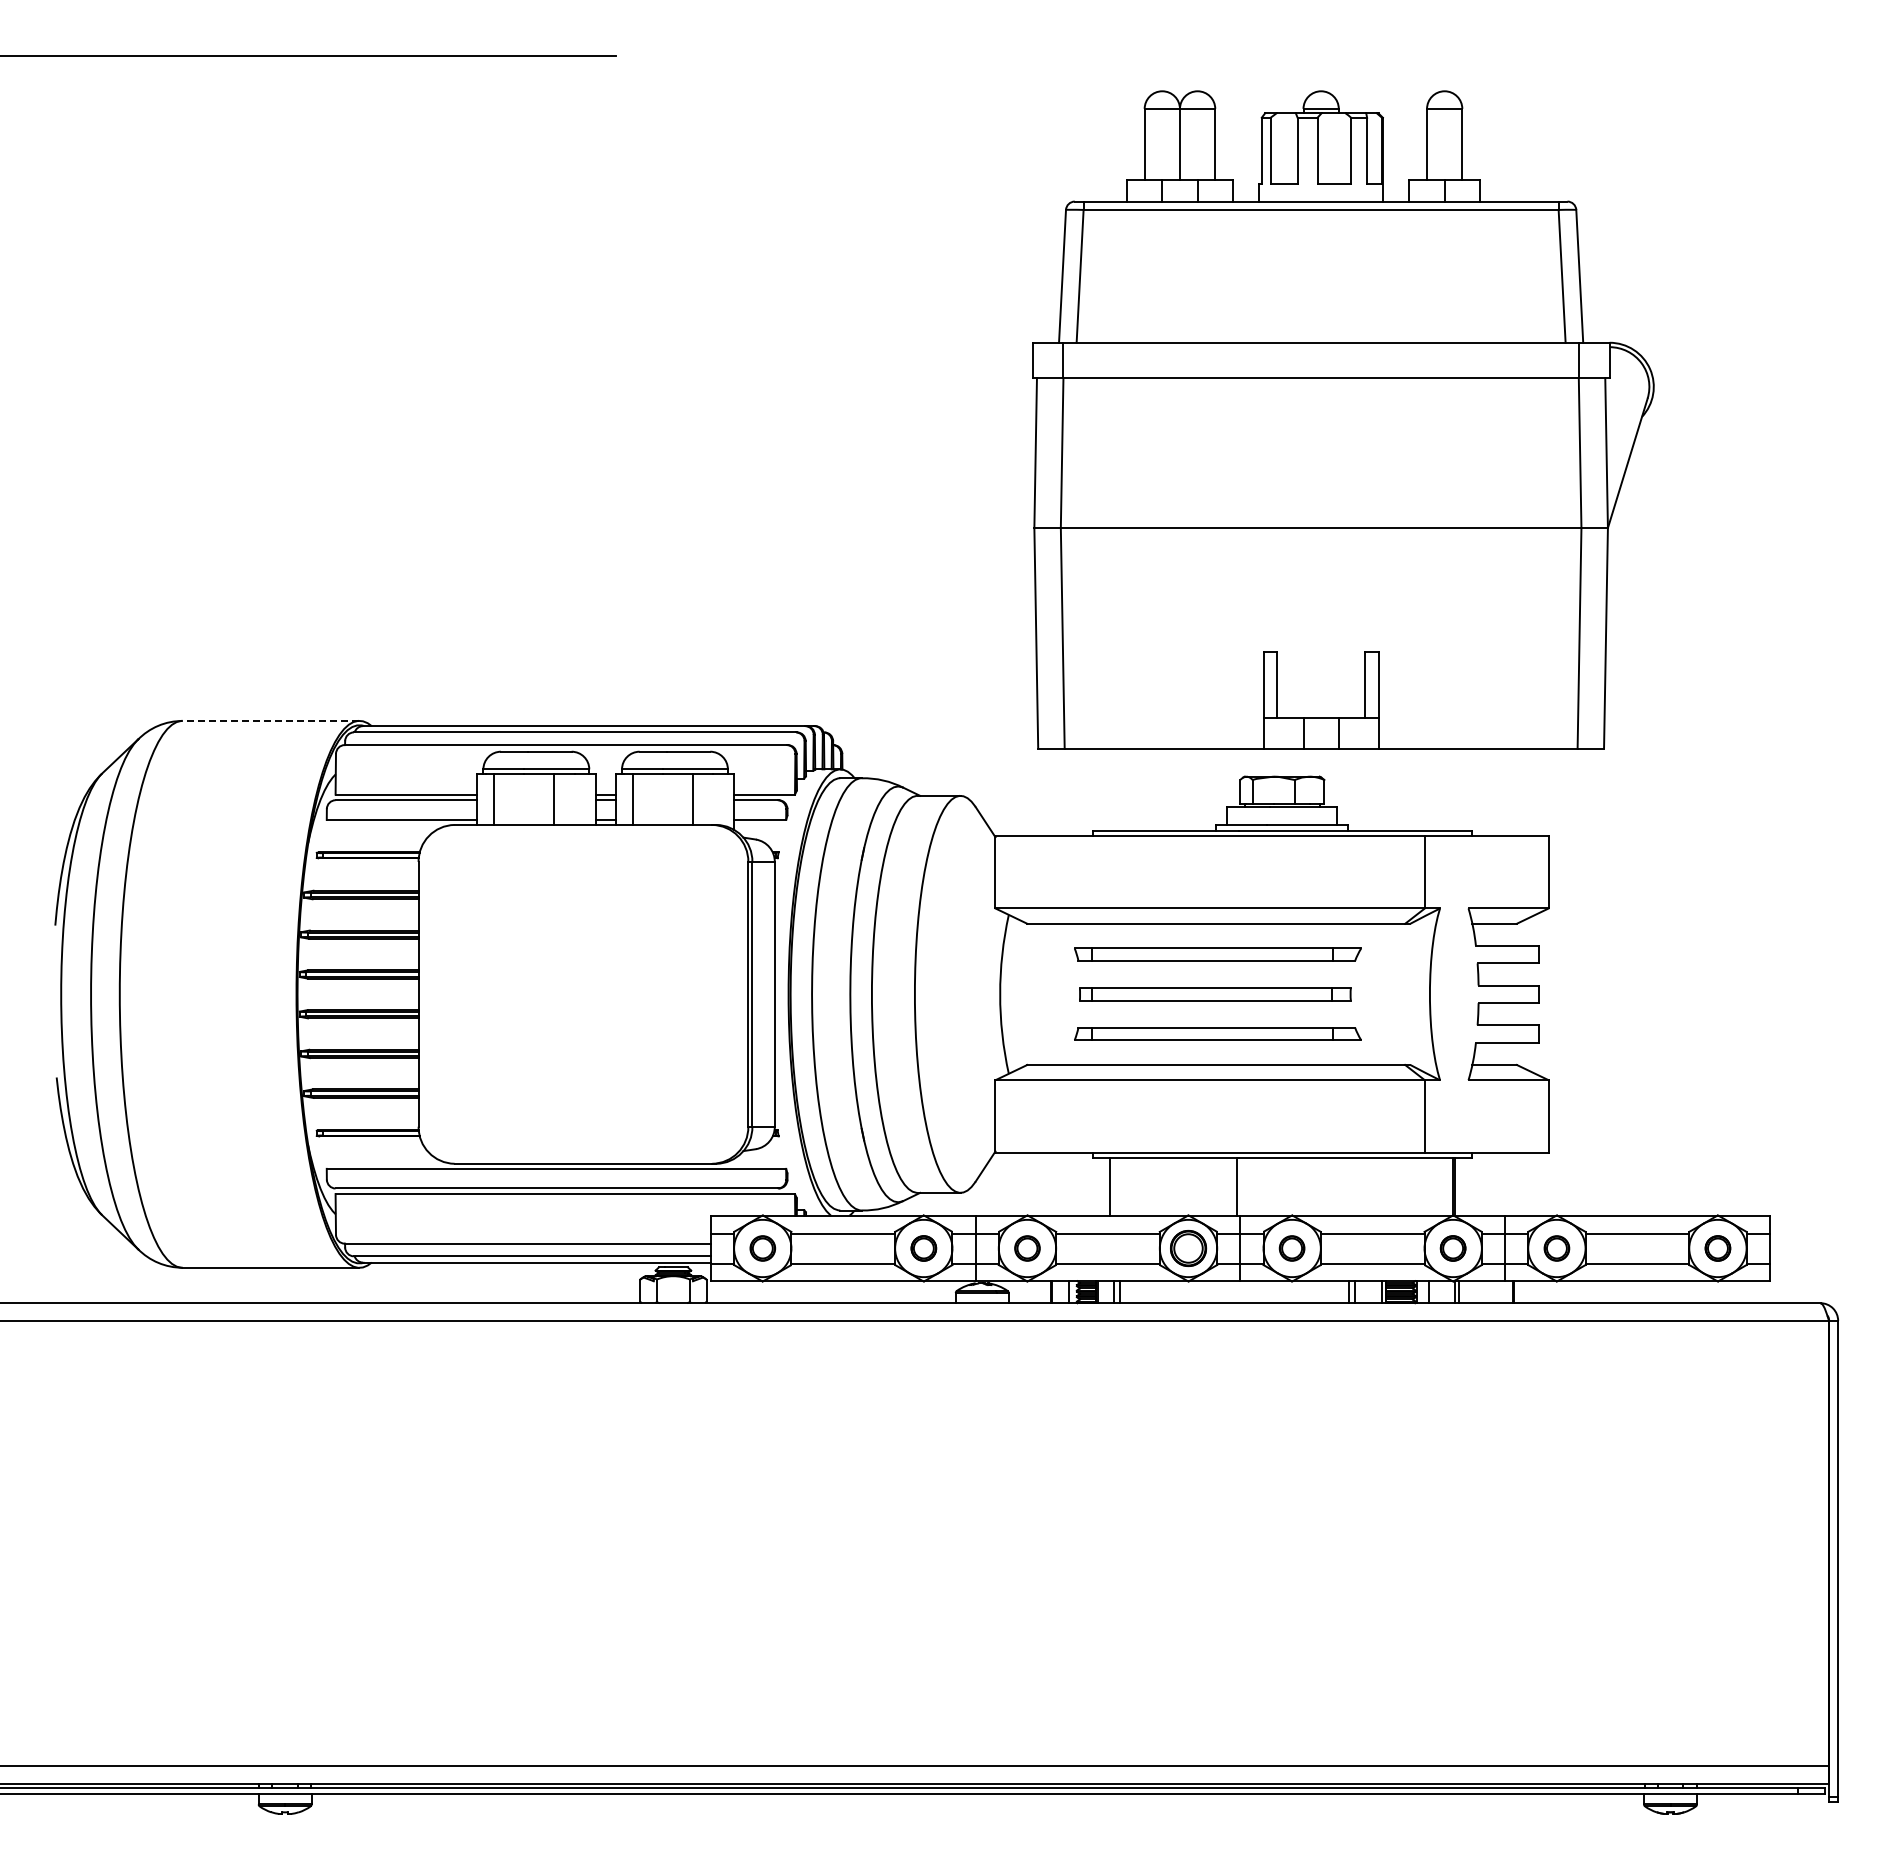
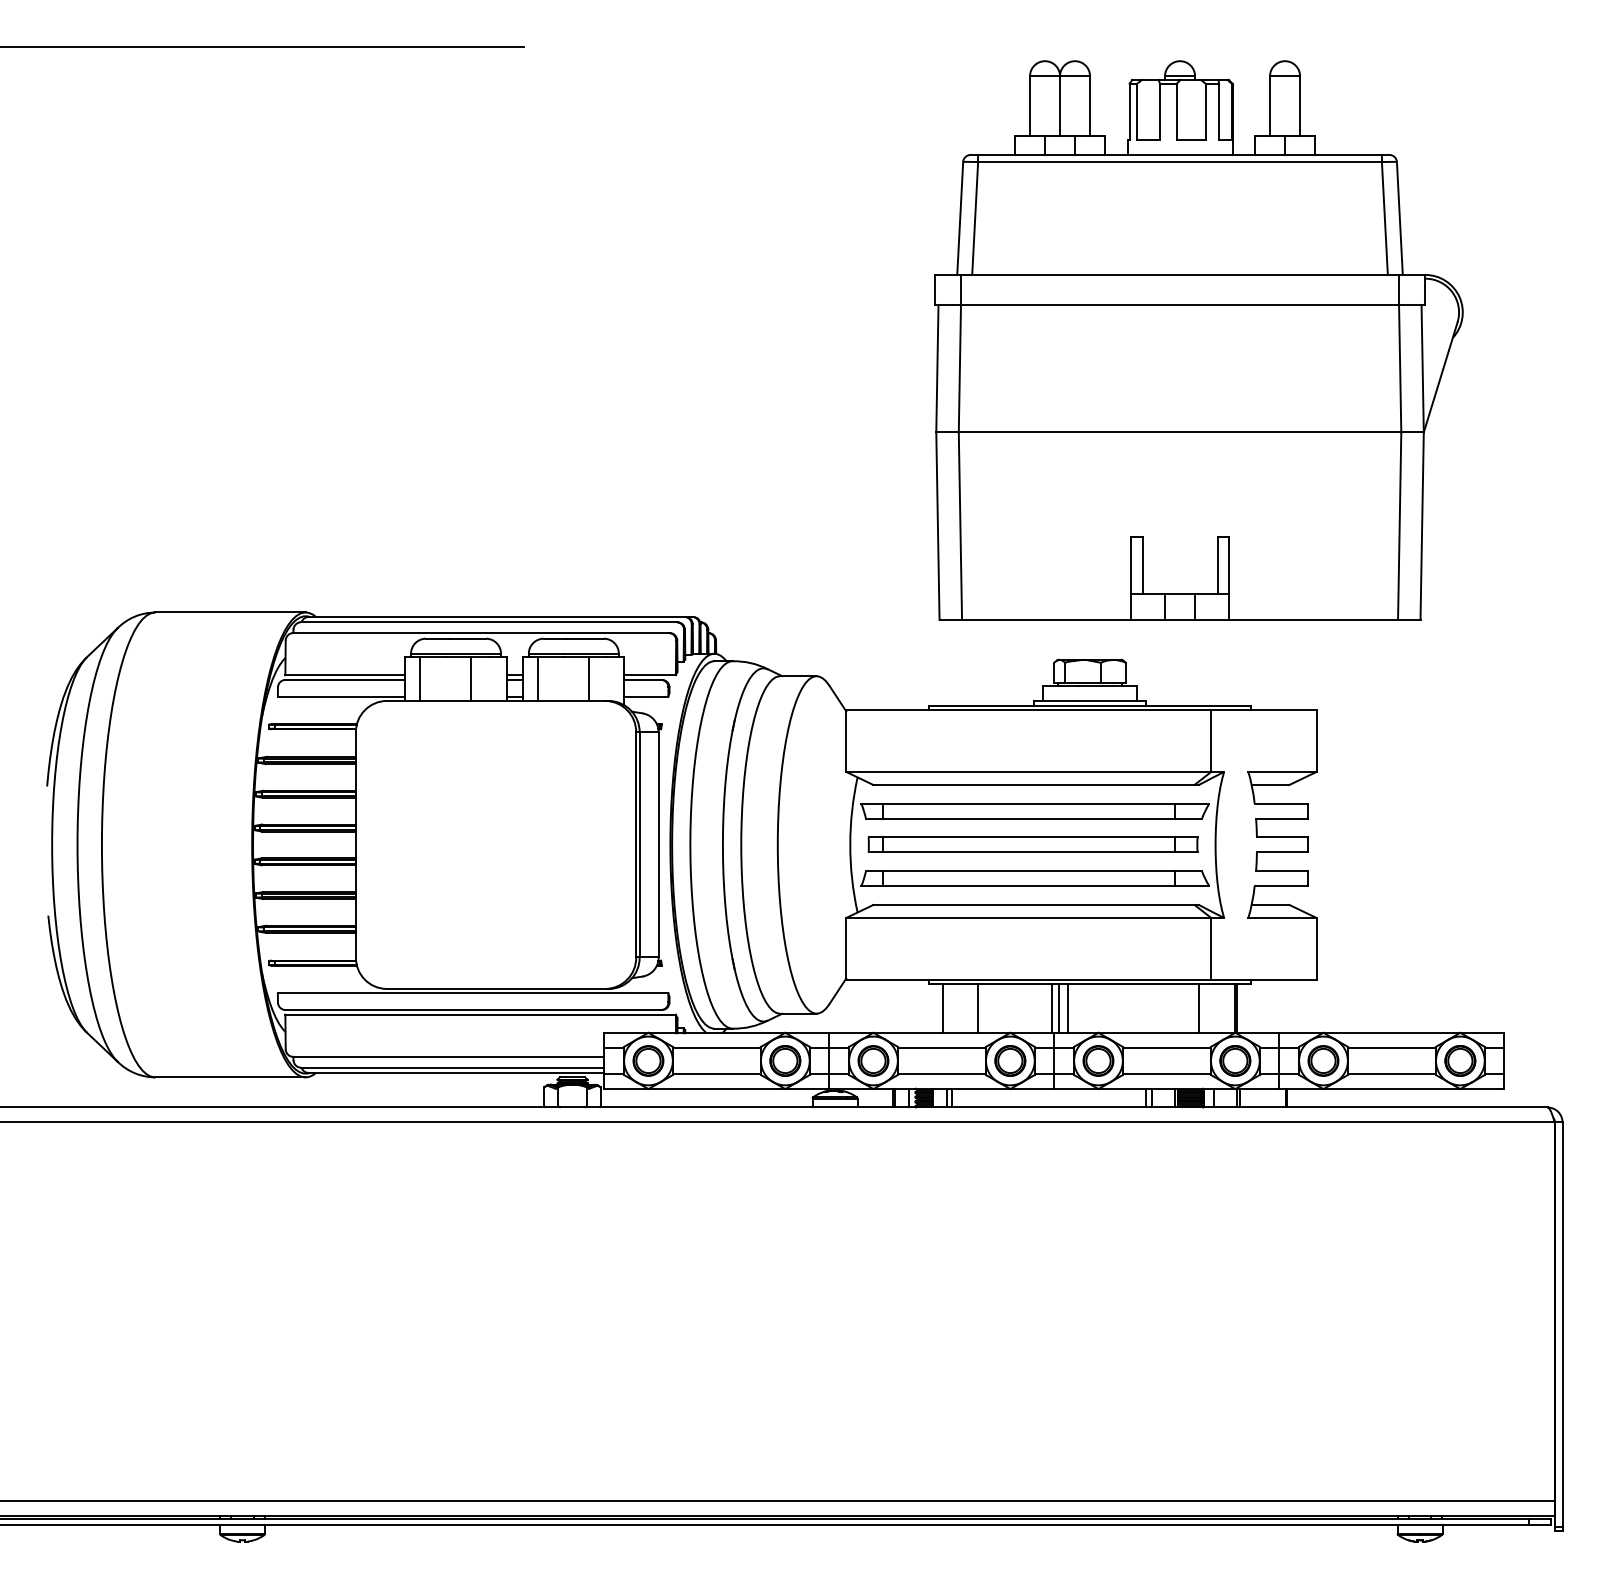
part: (1343, 419) -> (1199, 340), moved
line: (270, 720) -> (230, 612), dashed -> solid
part: (1217, 954) -> (1035, 811), size x1.43
part: (1215, 994) -> (1033, 845), size x1.43
part: (1217, 1033) -> (1035, 878), size x1.43
line: (1149, 1186) -> (977, 1008), added
line: (1245, 1186) -> (1058, 1008), added
line: (1256, 1186) -> (1068, 1008), added
line: (1409, 1186) -> (1198, 1008), added
part: (762, 1248) -> (648, 1060), size x1.43
part: (923, 1248) -> (785, 1060), size x1.43
part: (1027, 1248) -> (873, 1060), size x1.43
part: (1291, 1248) -> (1097, 1060), size x1.43
part: (1452, 1248) -> (1234, 1060), size x1.43
part: (1556, 1248) -> (1323, 1060), size x1.43
part: (1717, 1248) -> (1460, 1060), size x1.43

